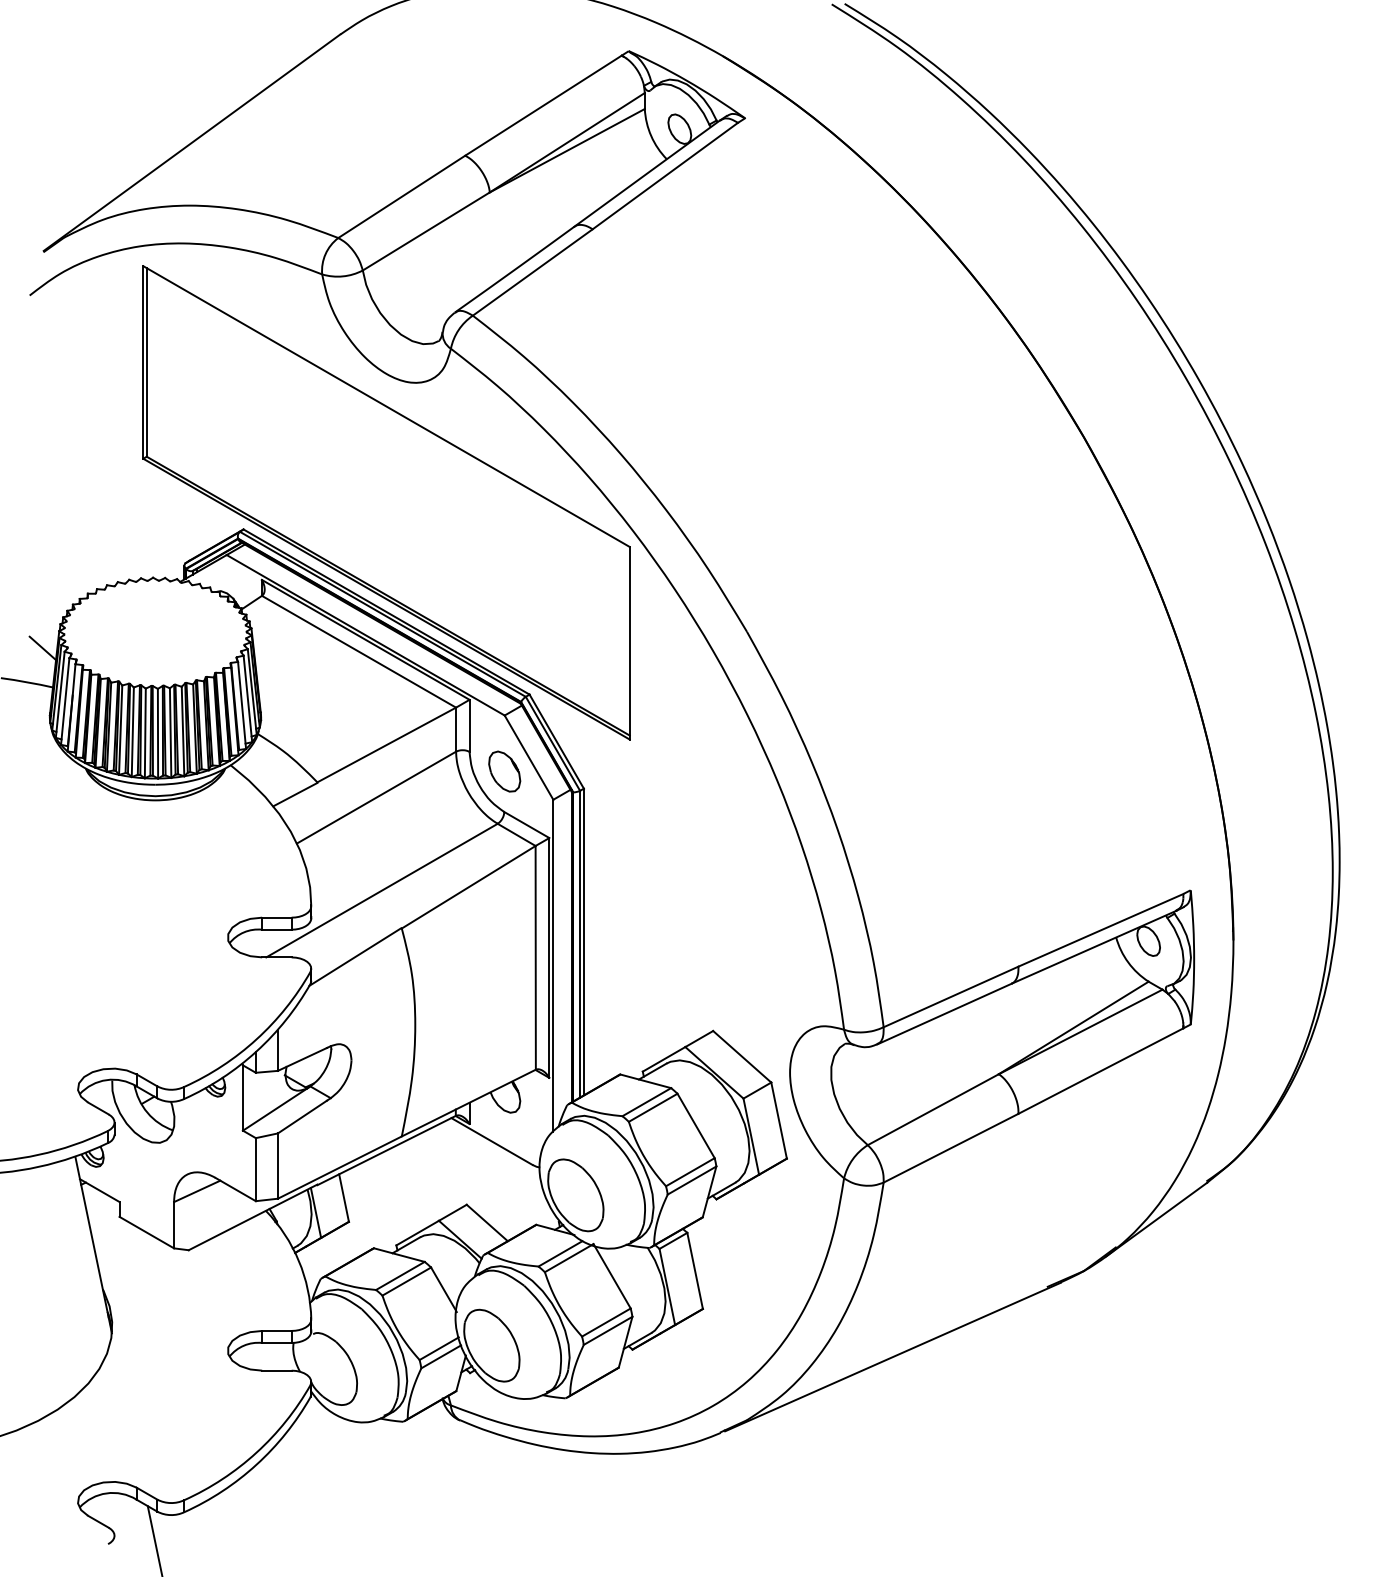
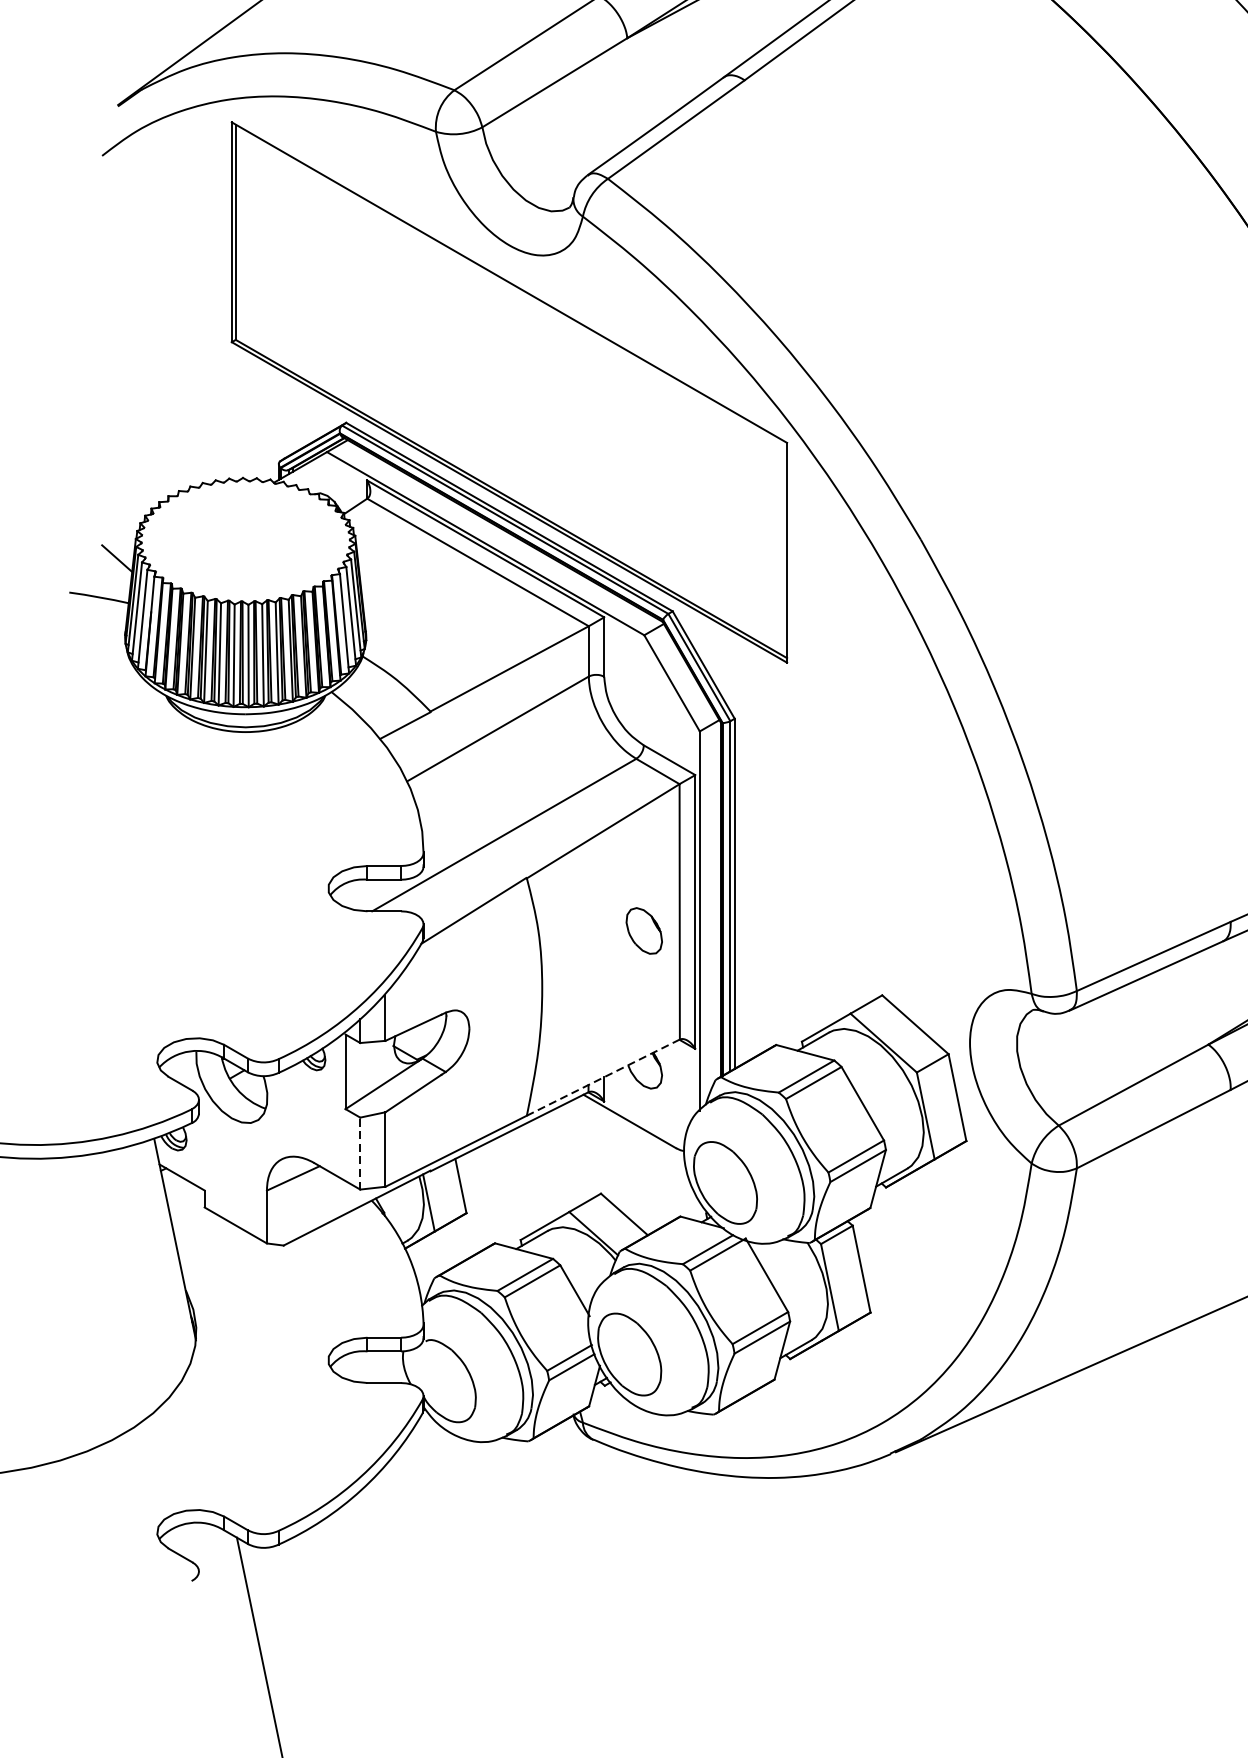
part: (504, 771) -> (644, 930), moved
line: (468, 1103) -> (602, 1078), solid -> dashed
line: (255, 1169) -> (359, 1153), solid -> dashed

